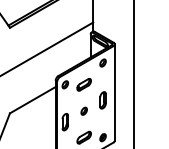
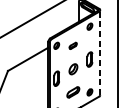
part: (83, 84) -> (72, 45), size x0.6
line: (114, 92) -> (99, 52), solid -> dashed
part: (83, 110) -> (72, 68), size x1.6

